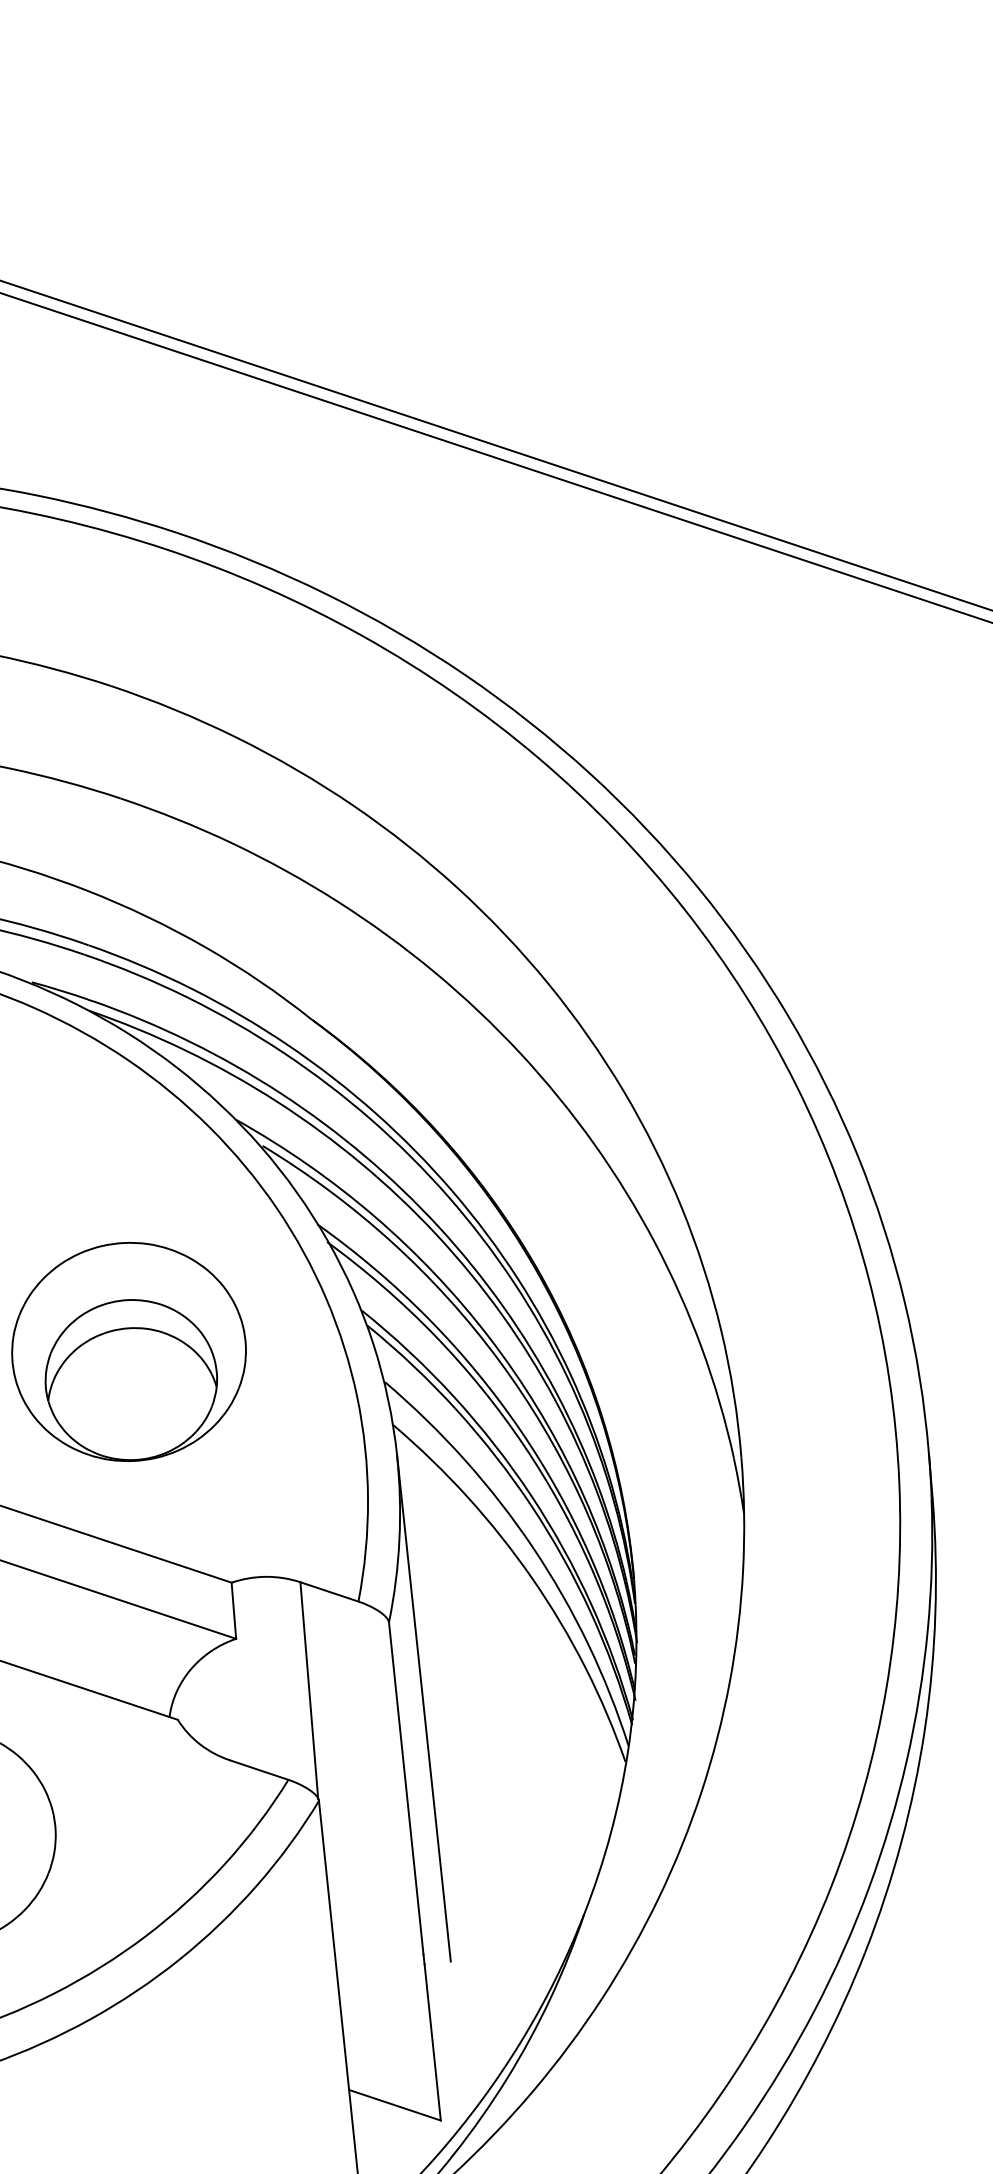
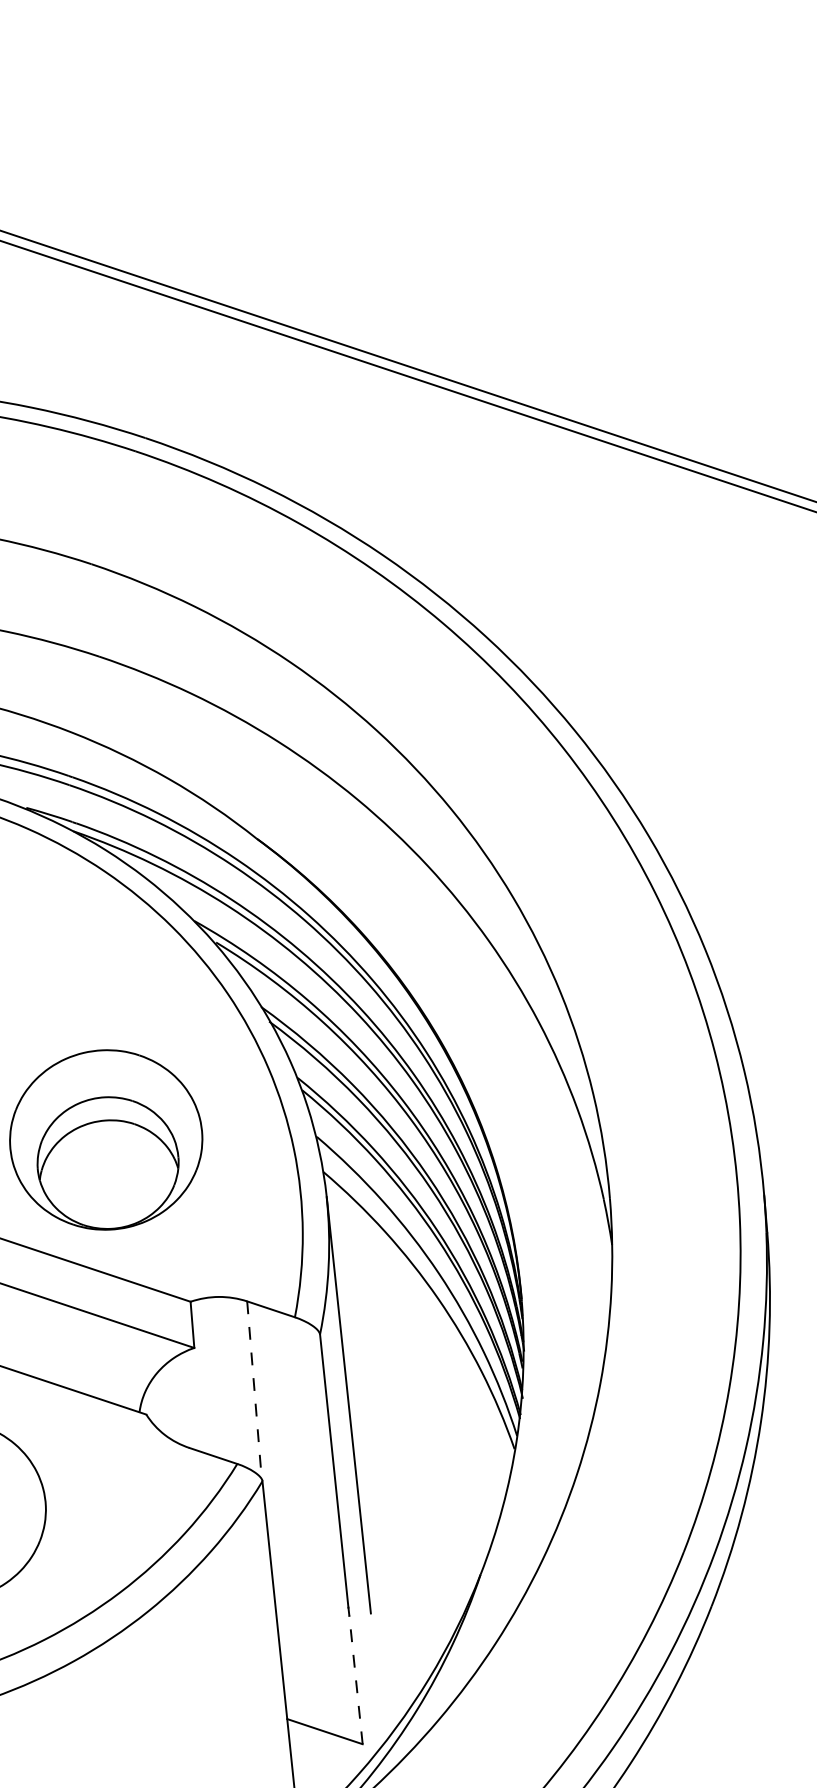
part: (129, 1351) -> (106, 1139), moved
line: (309, 1691) -> (254, 1391), solid -> dashed
line: (433, 2041) -> (356, 1679), solid -> dashed

